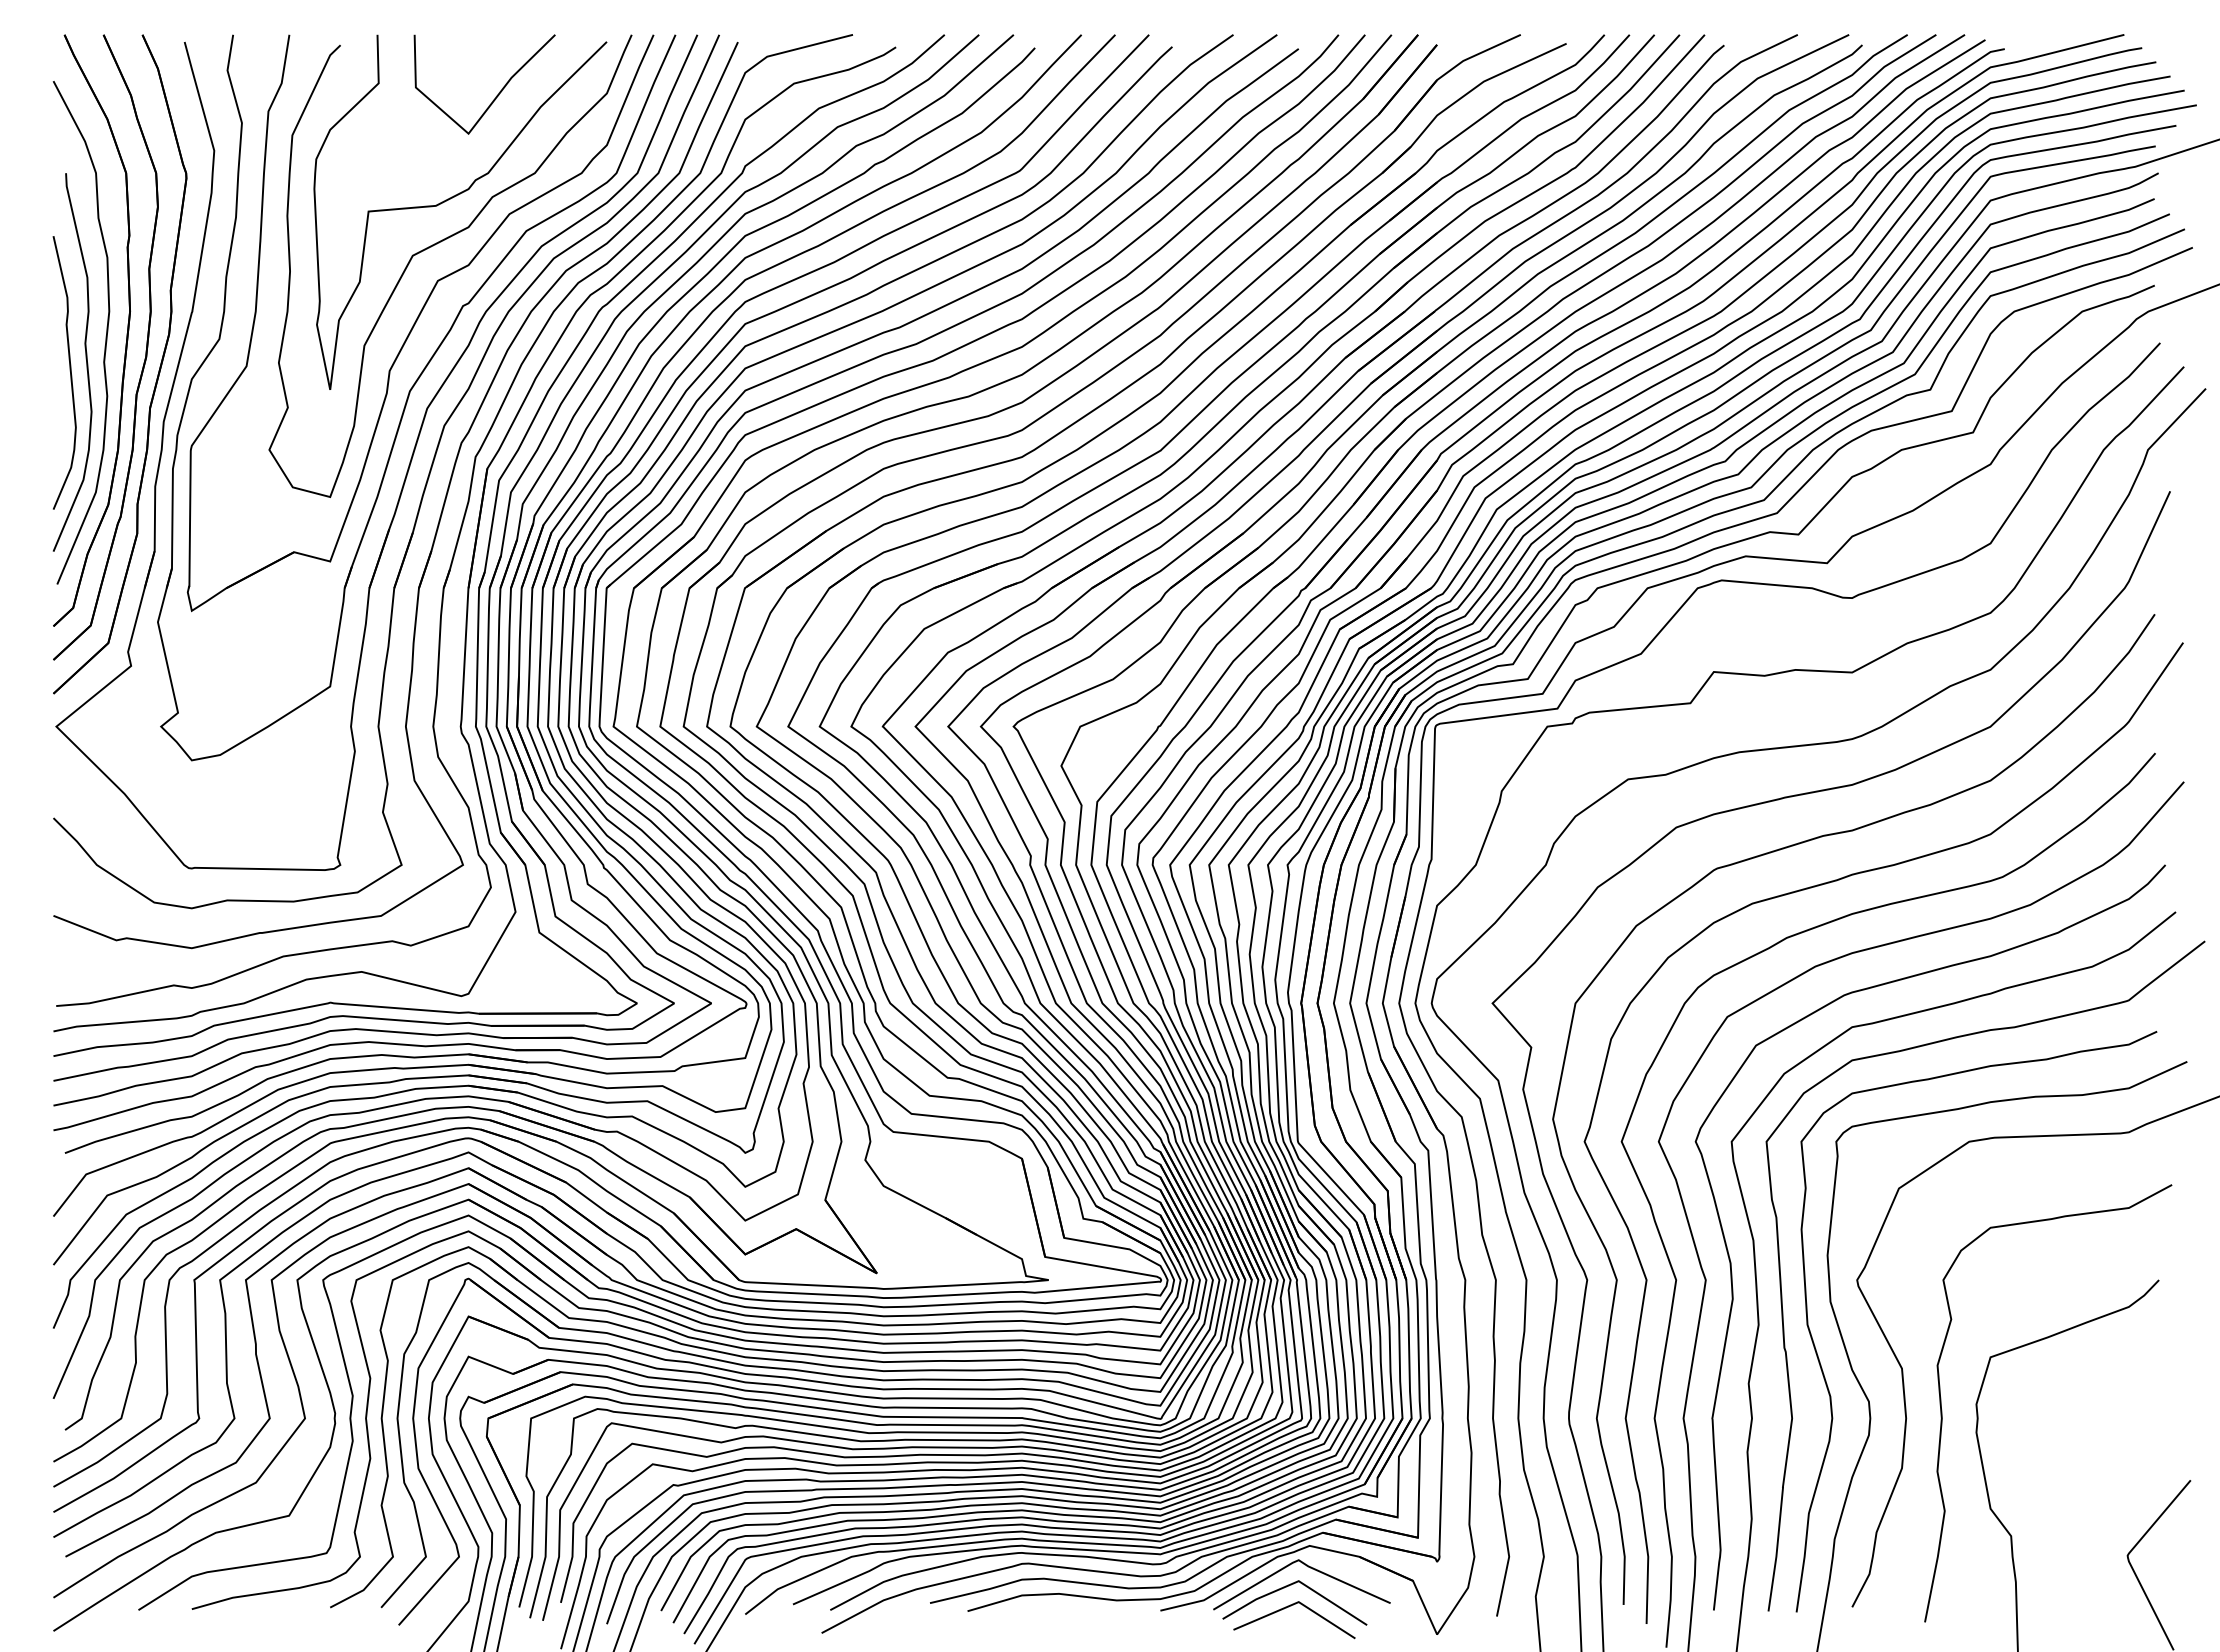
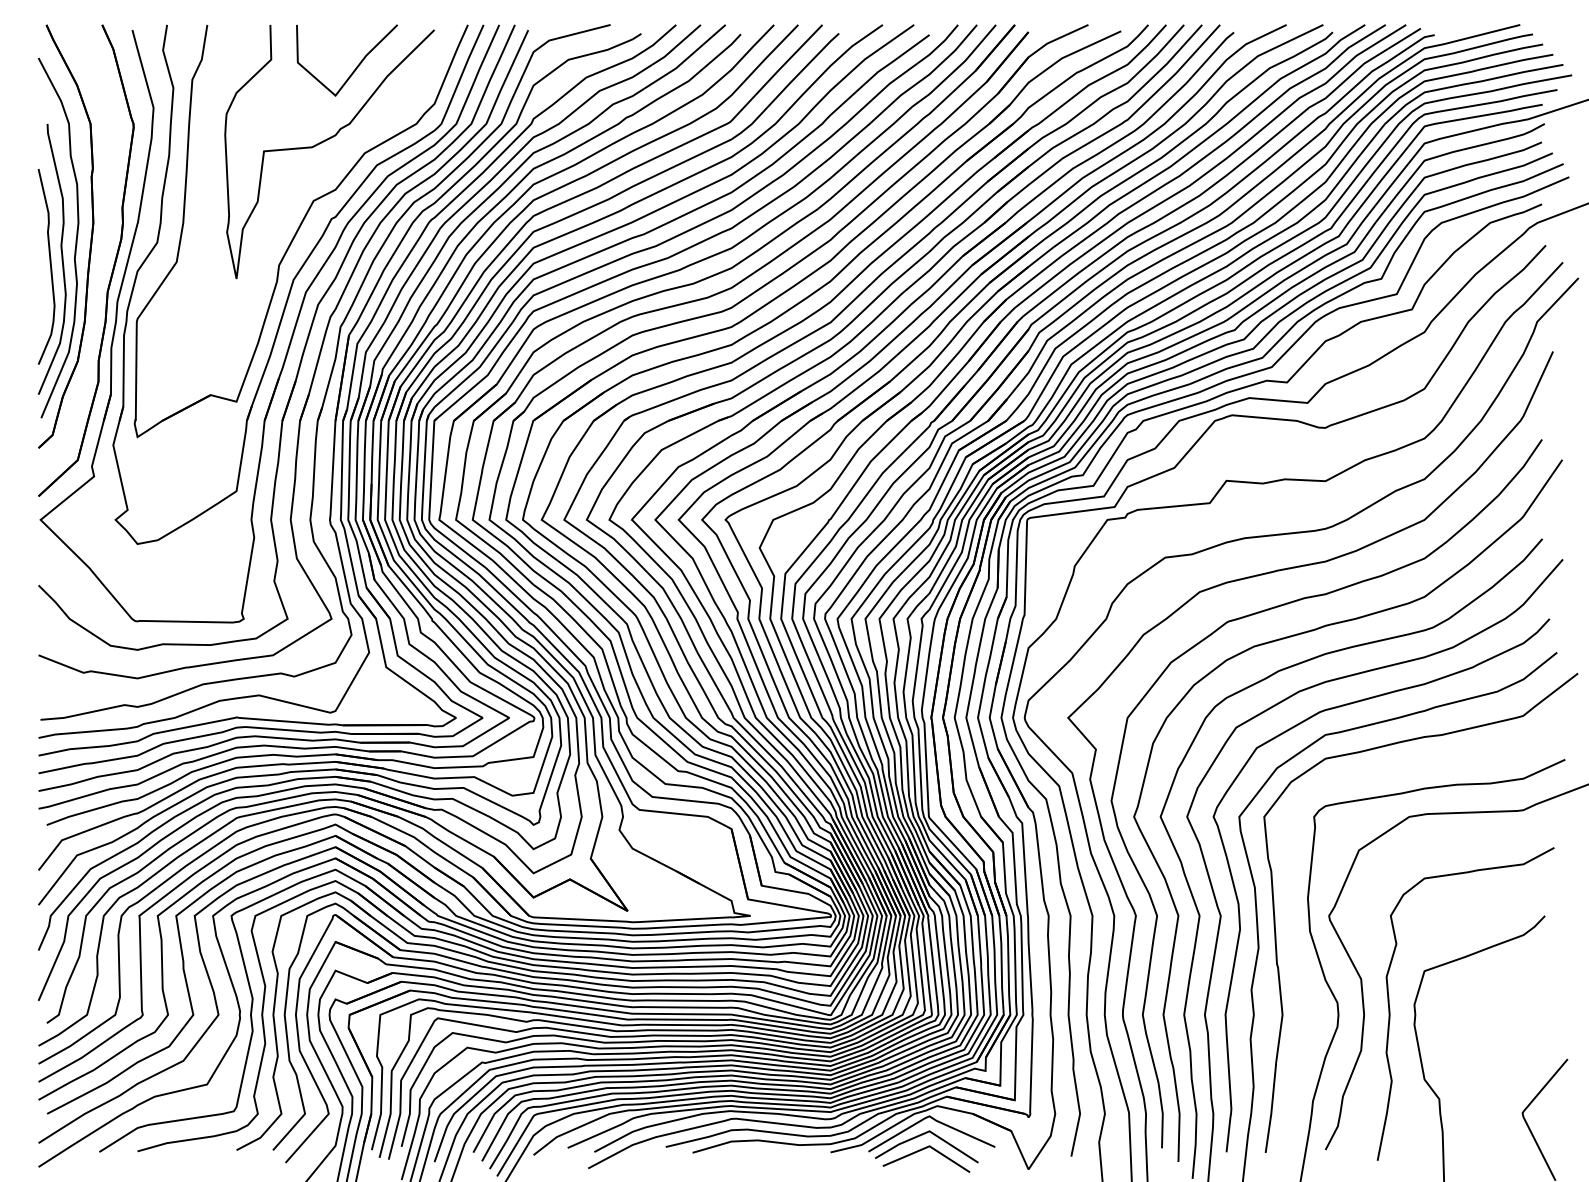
curve: (439, 243) -> (314, 174), removed
part: (145, 350) -> (104, 250), removed
curve: (1821, 1364) -> (1303, 976), removed

